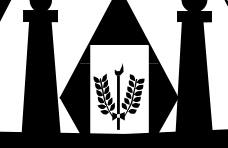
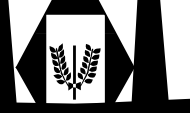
fill: (118, 68) -> (74, 38), removed

